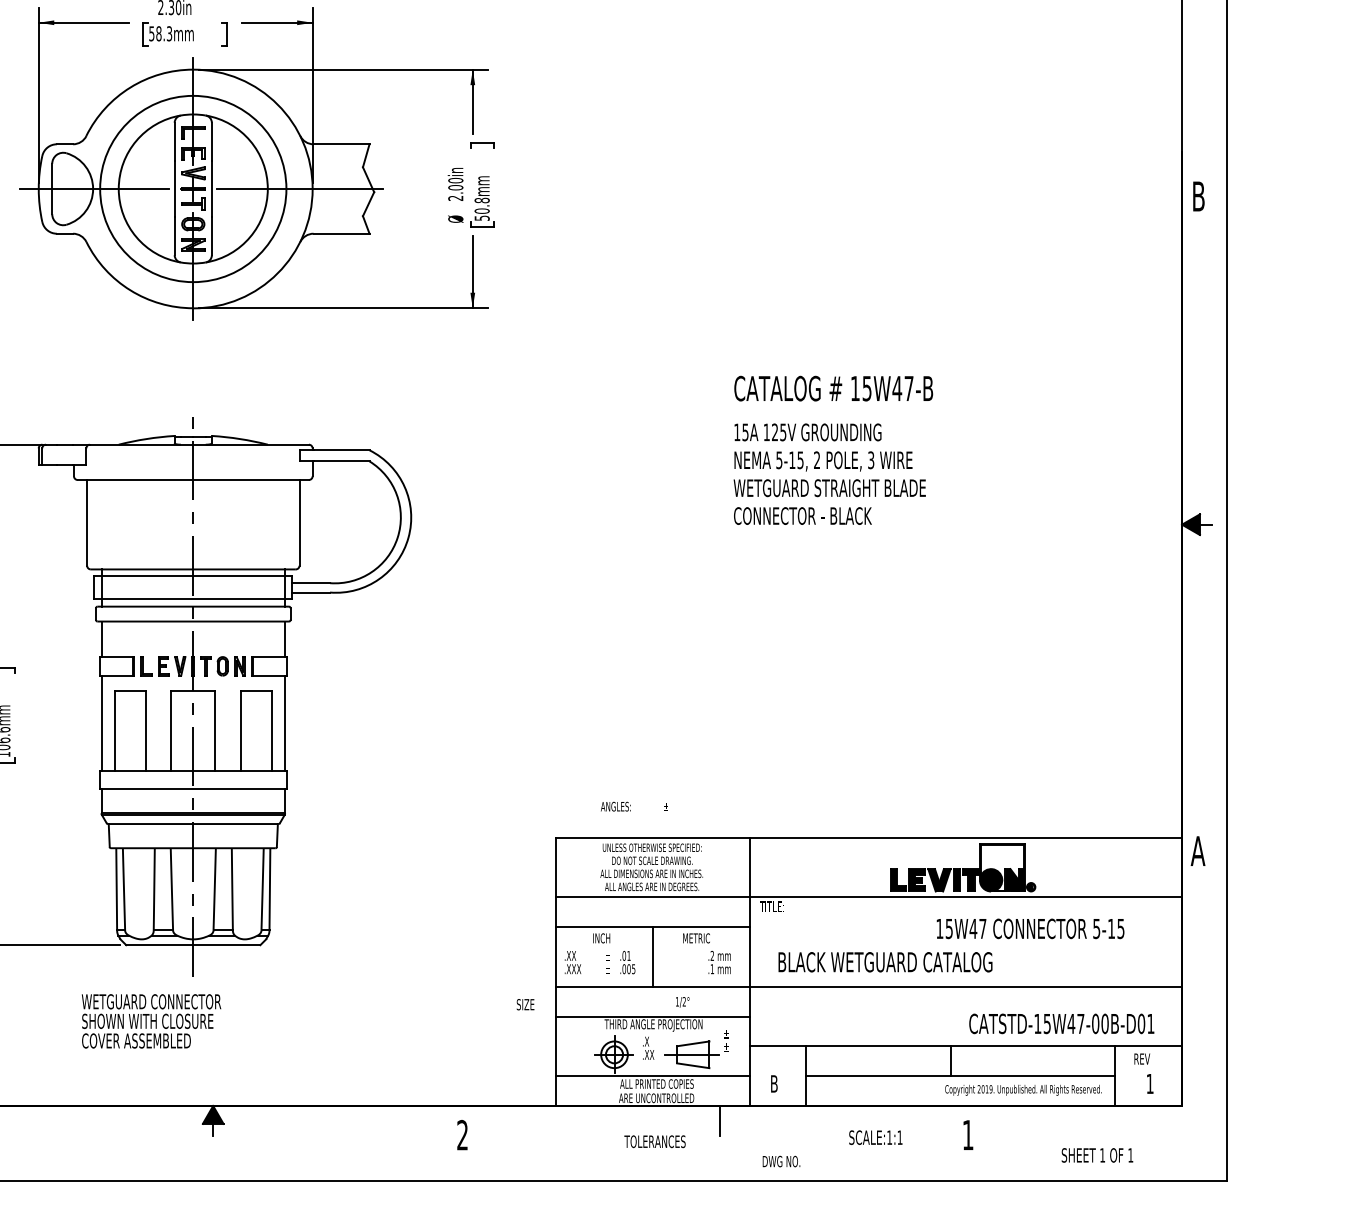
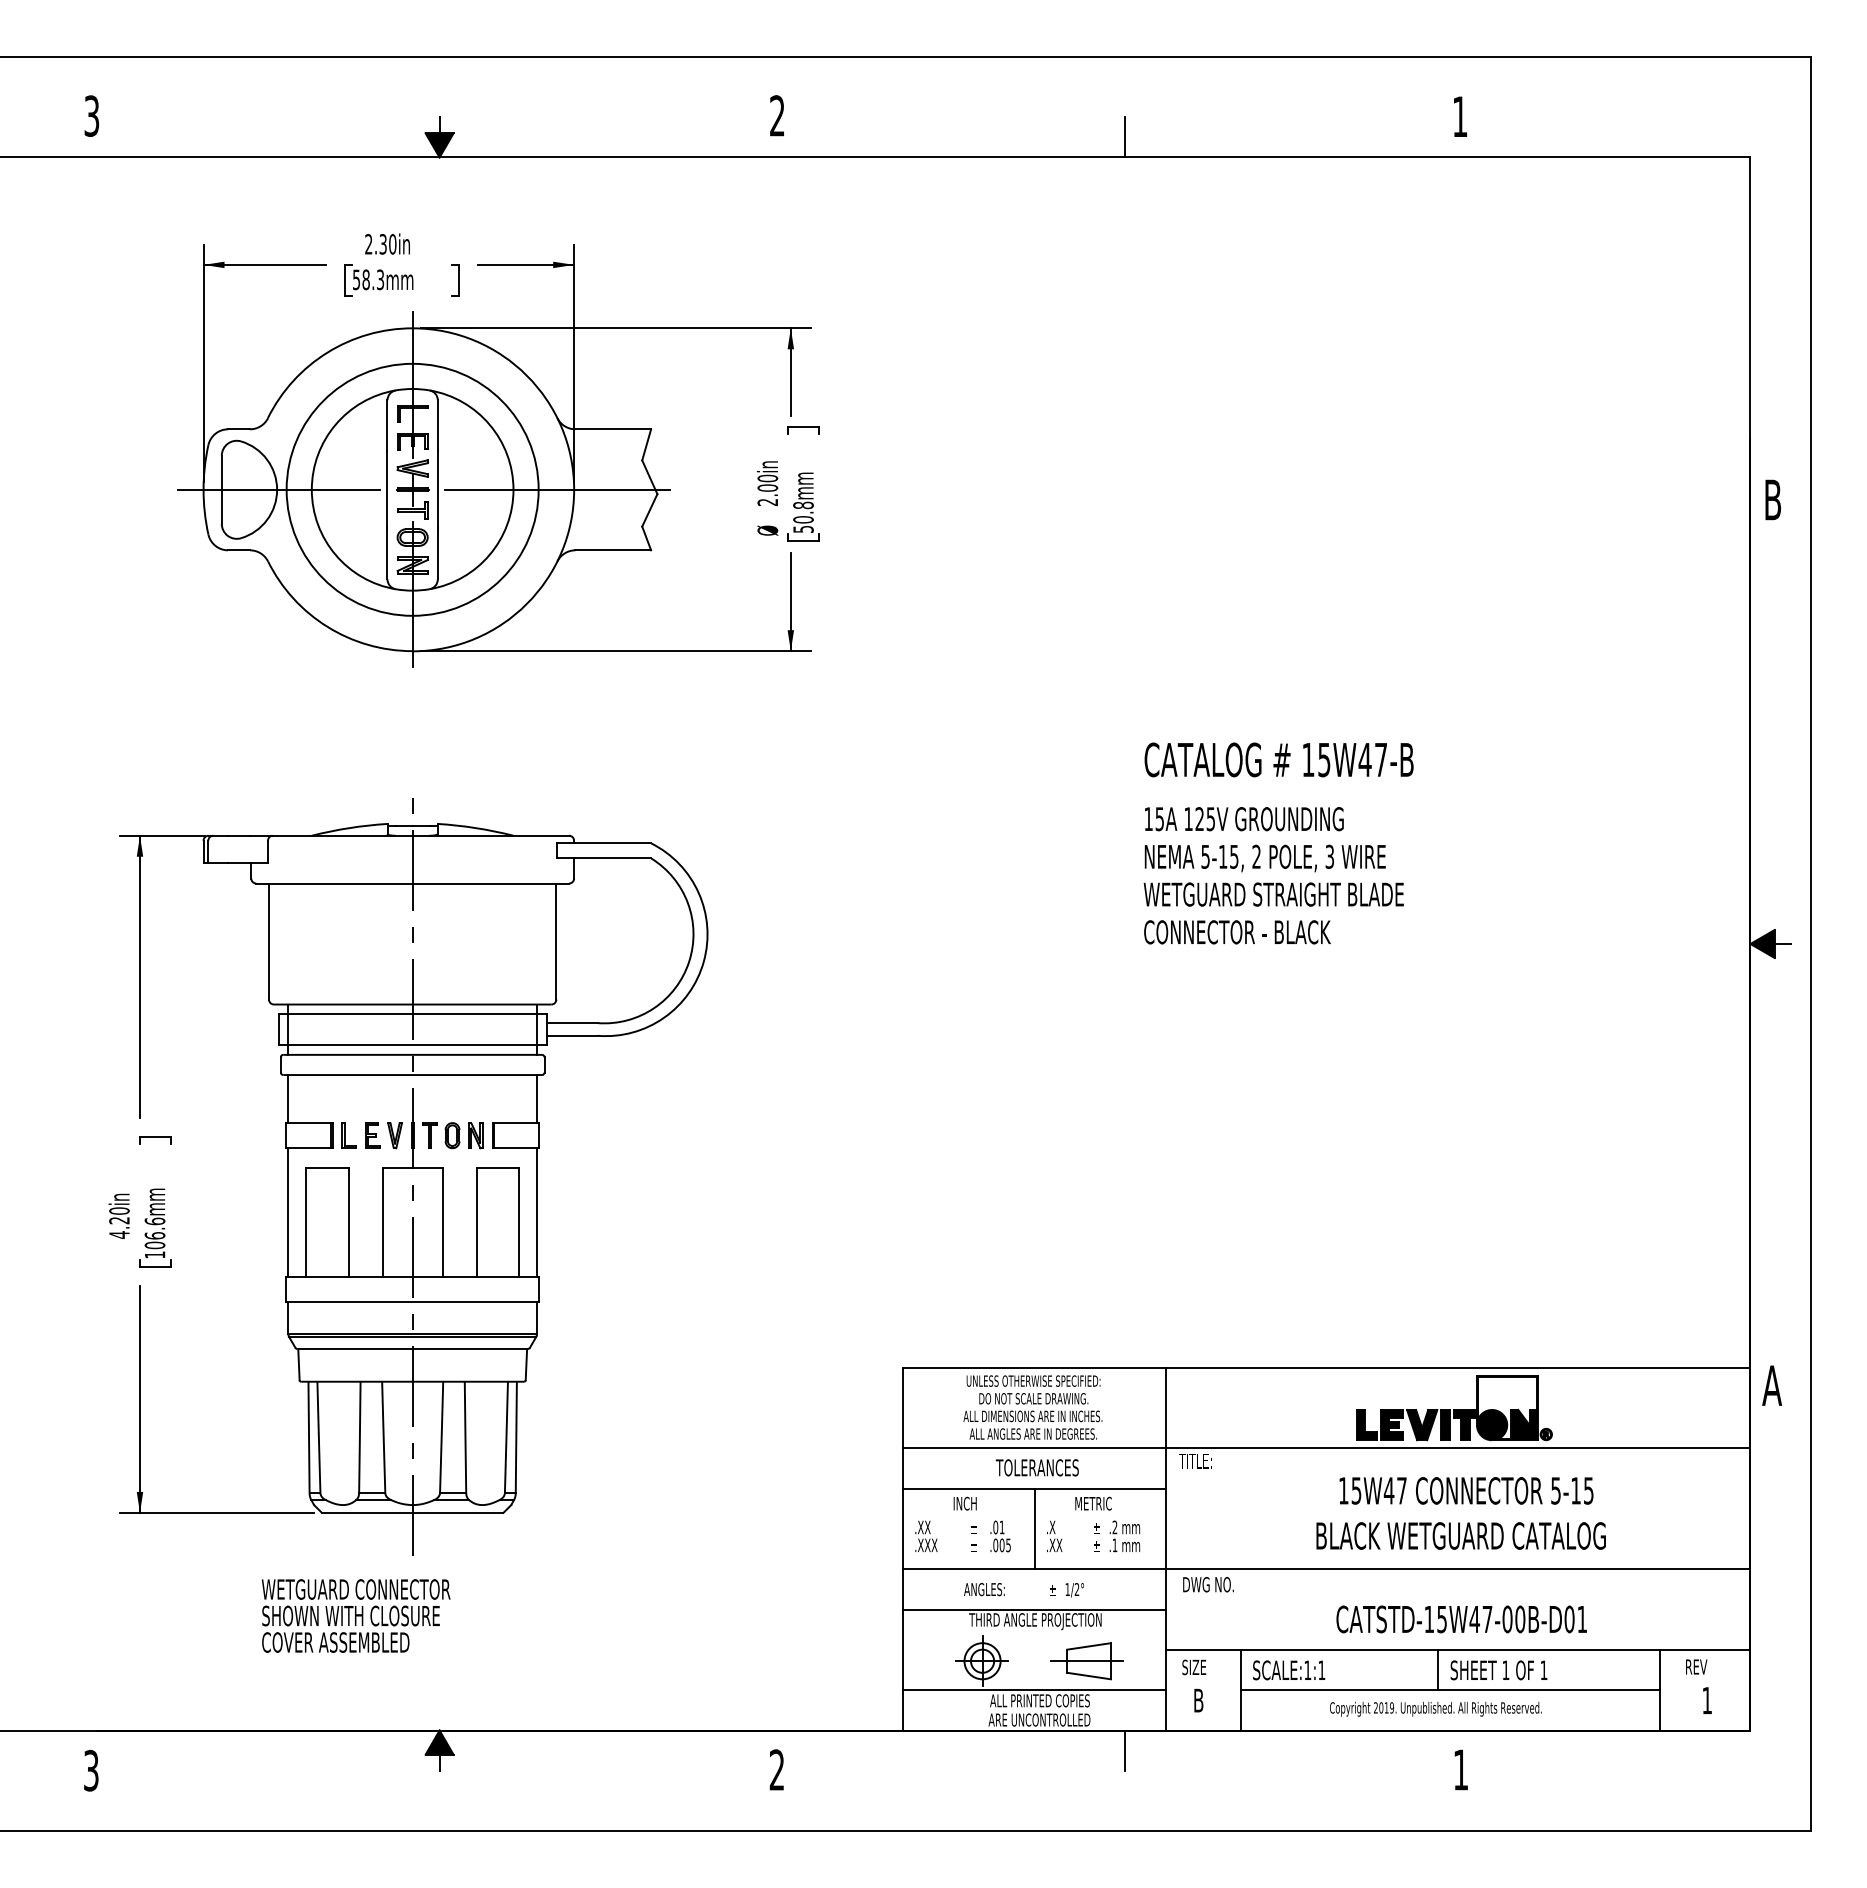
text: (634, 806) -> (1009, 1589), moved
text: (1030, 928) -> (1466, 1490), moved
text: (884, 961) -> (1460, 1535), moved
text: (525, 1004) -> (1194, 1667), moved
text: (1061, 1023) -> (1461, 1619), moved
text: (726, 1040) -> (1096, 1537), moved
text: (648, 1048) -> (1054, 1536), moved
text: (1023, 1089) -> (1435, 1708), moved
text: (876, 1137) -> (1289, 1670), moved
text: (654, 1141) -> (1036, 1467), moved
text: (1097, 1155) -> (1498, 1670), moved
text: (781, 1161) -> (1208, 1584), moved

